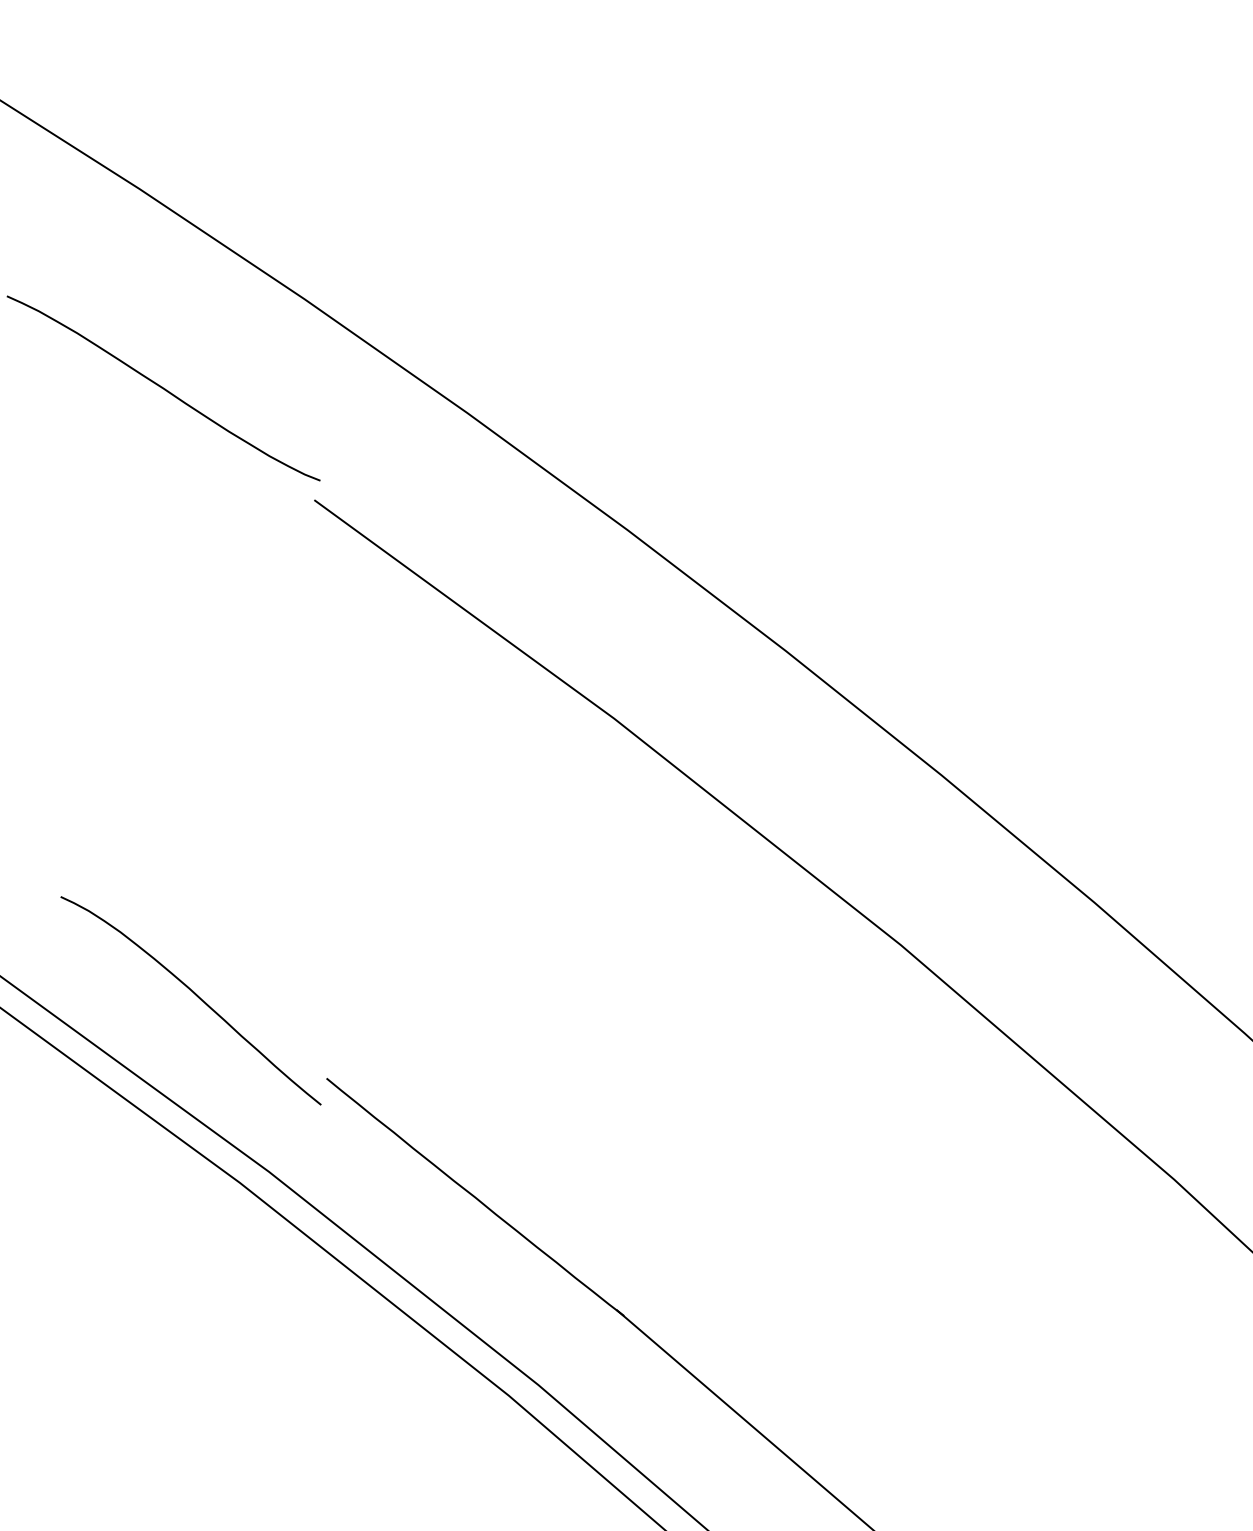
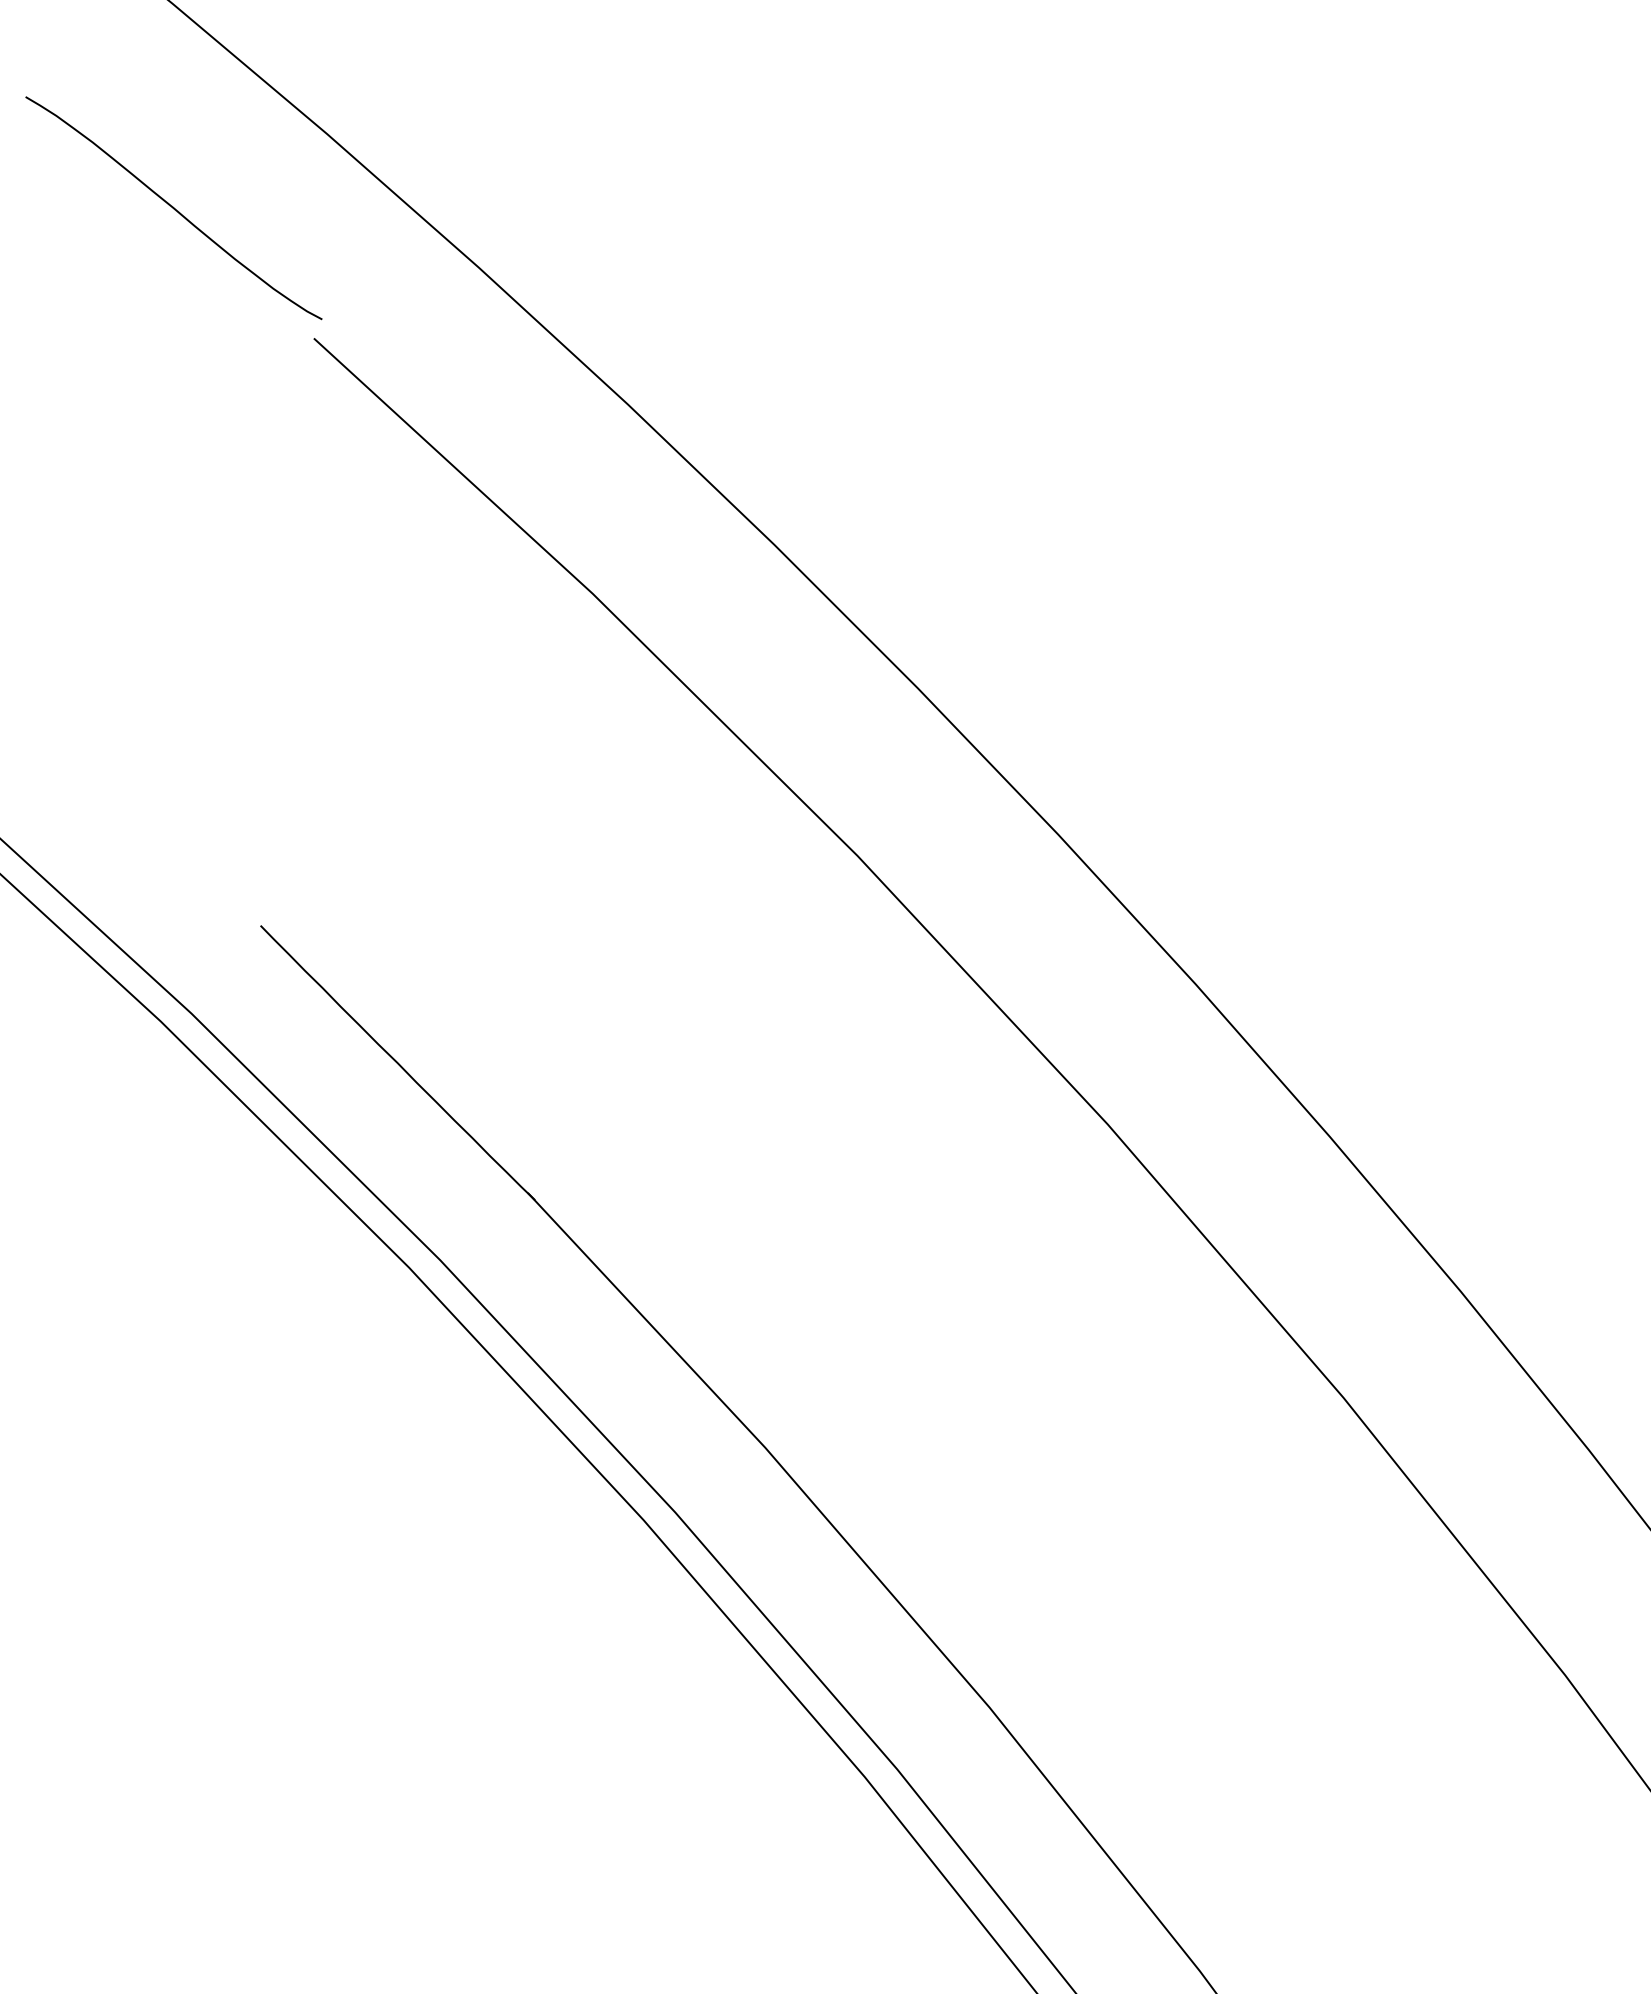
curve: (195, 996) -> (137, 827), removed

